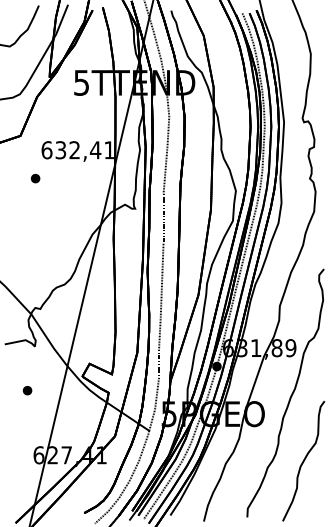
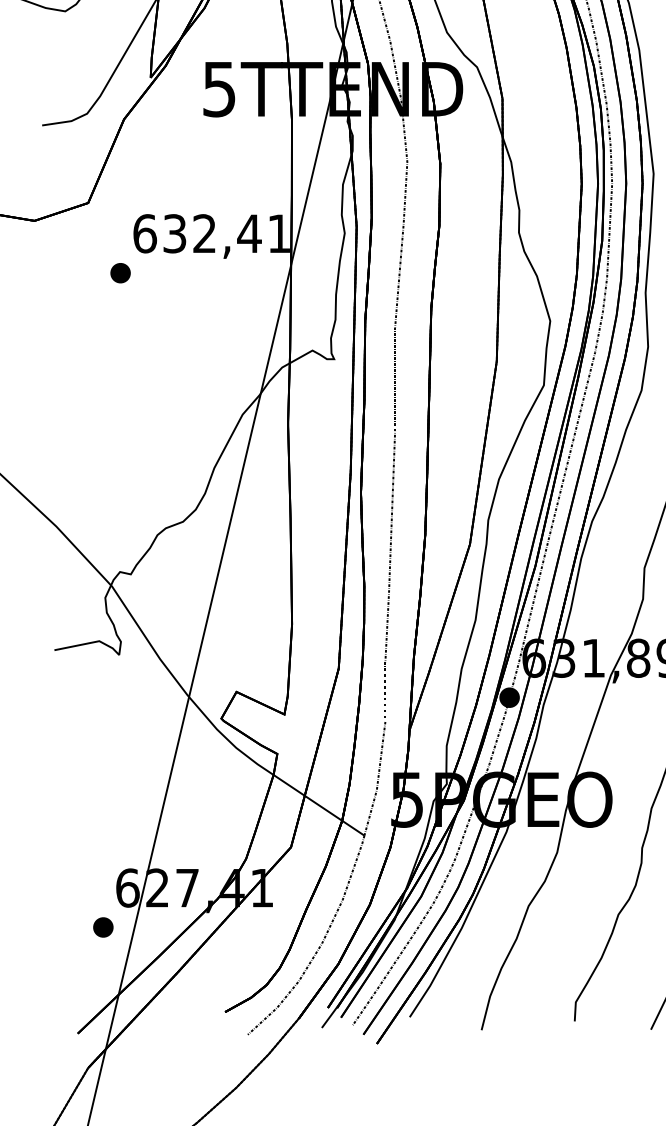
part: (35, 178) -> (120, 272), moved
part: (27, 390) -> (103, 927), moved

